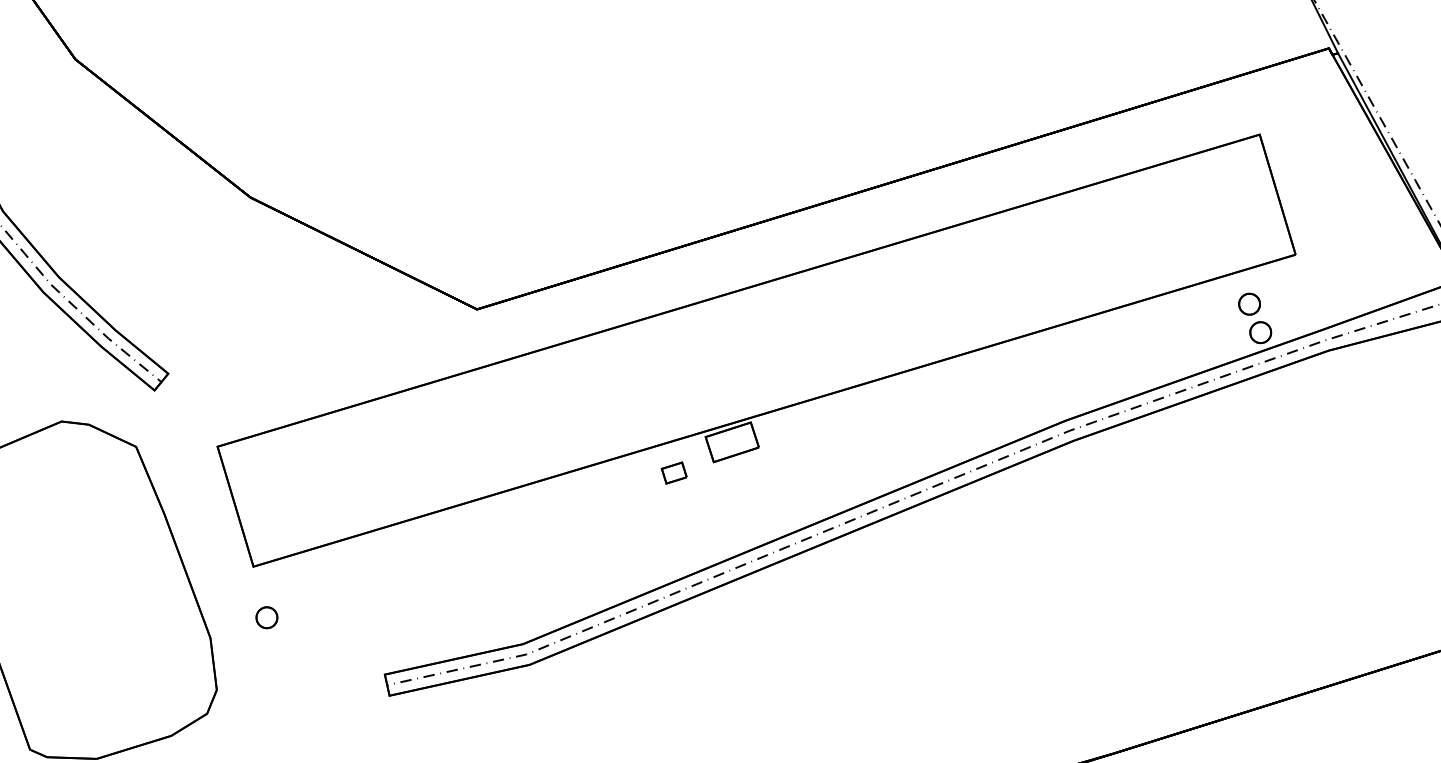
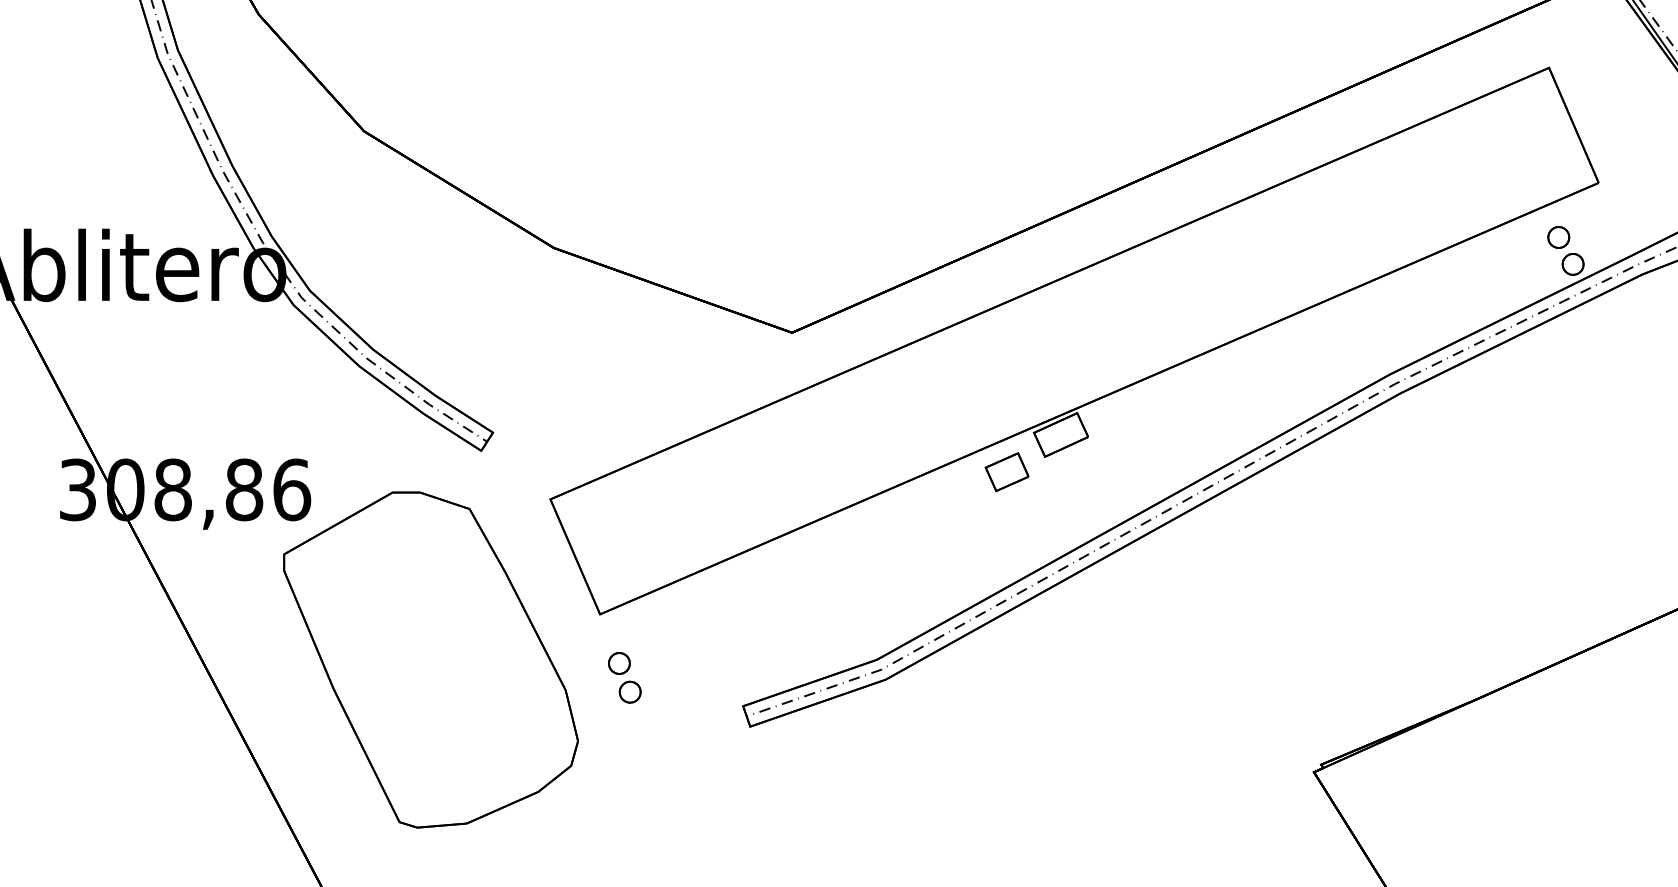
part: (673, 473) -> (1006, 472), size x1.67
part: (273, 646) -> (629, 691), added

